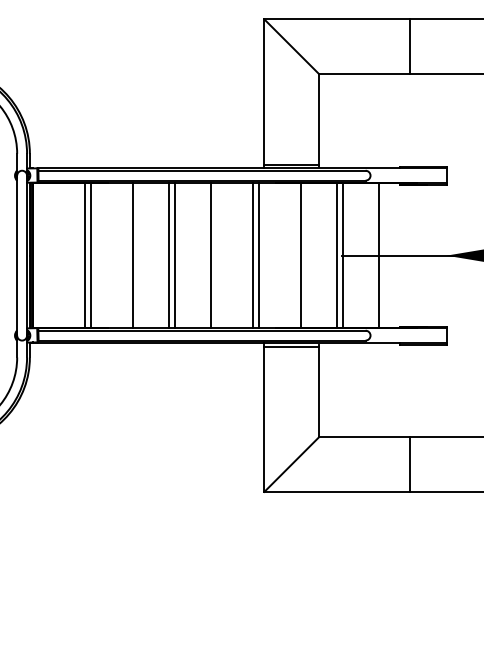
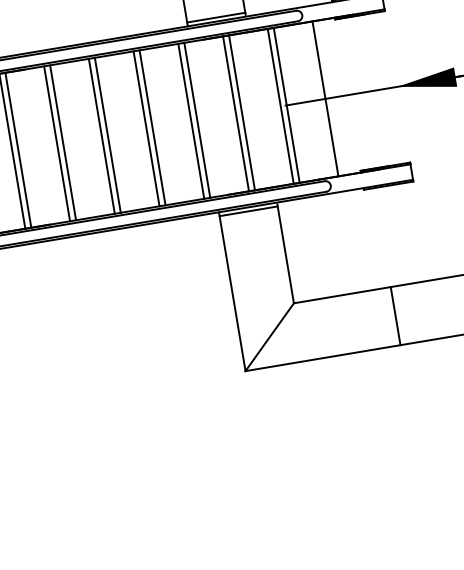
line: (127, 255) -> (57, 143), added
line: (216, 255) -> (152, 127), added
line: (294, 255) -> (235, 113), added

